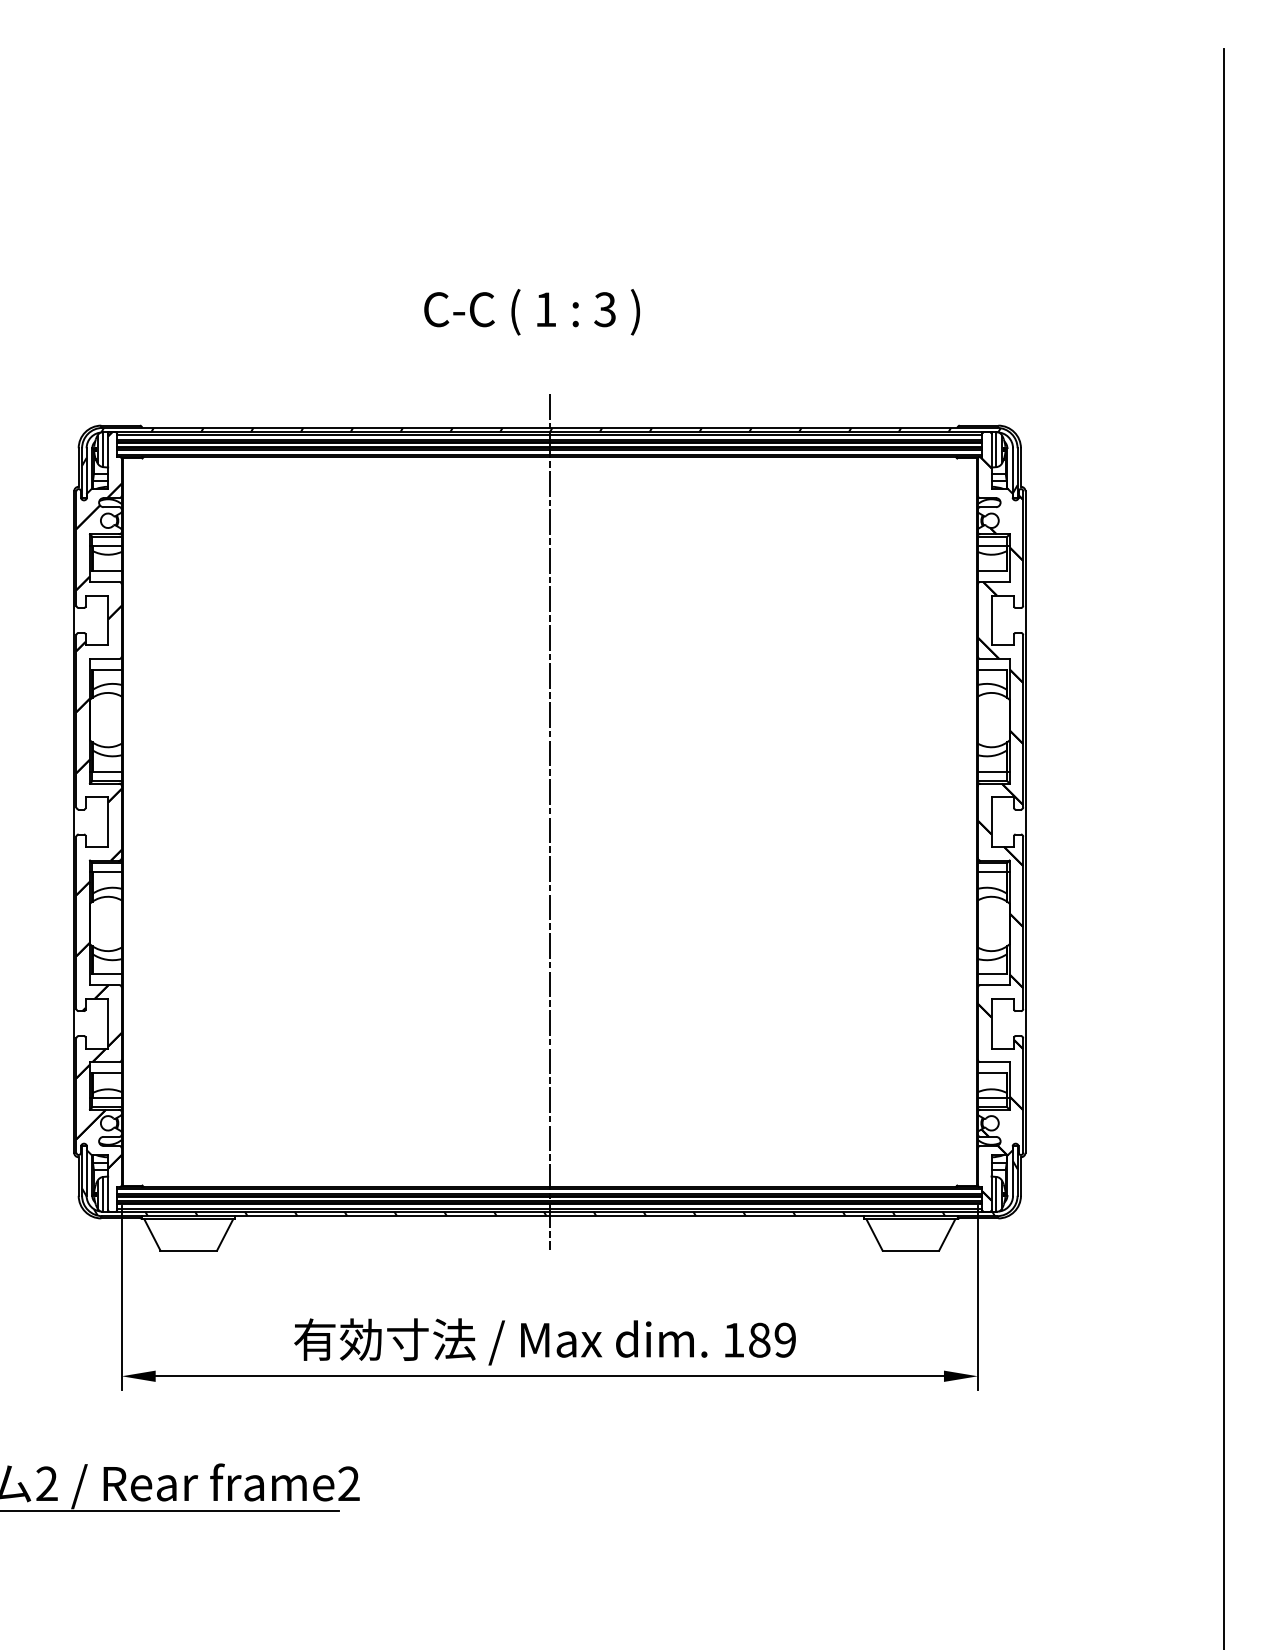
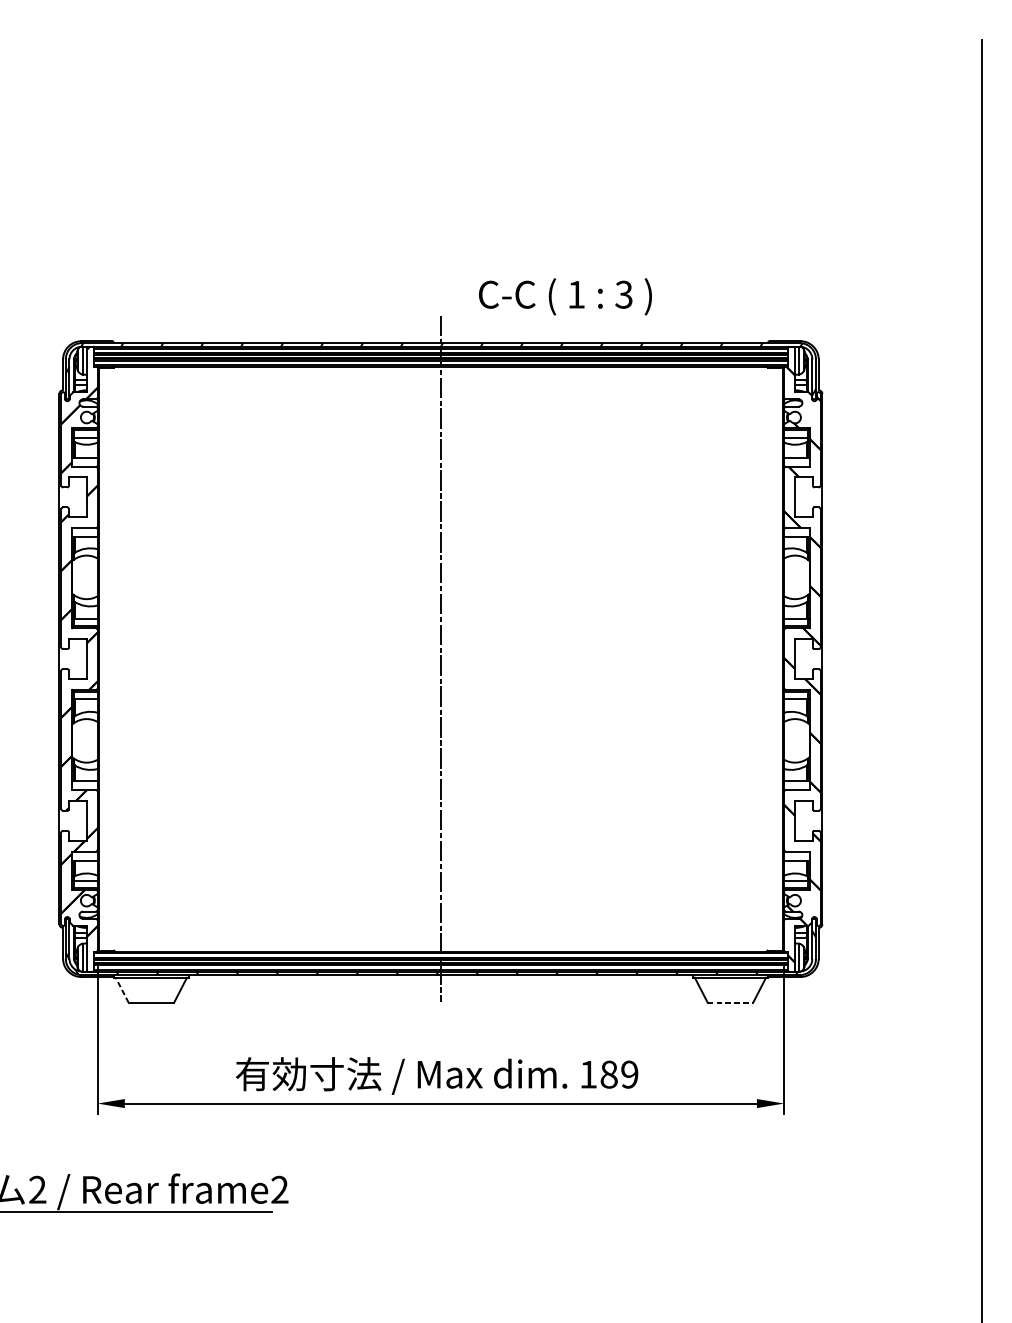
text: (531, 312) -> (564, 297), moved
line: (152, 1234) -> (122, 989), solid -> dashed
line: (911, 1250) -> (730, 1002), solid -> dashed

